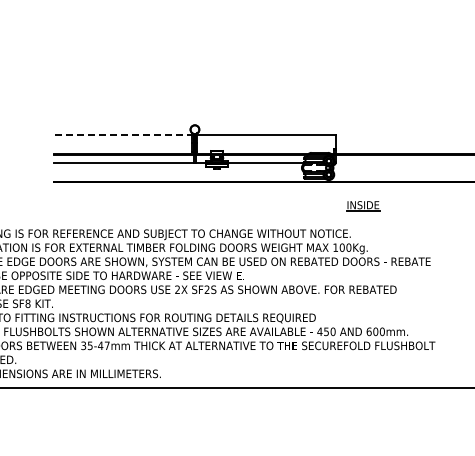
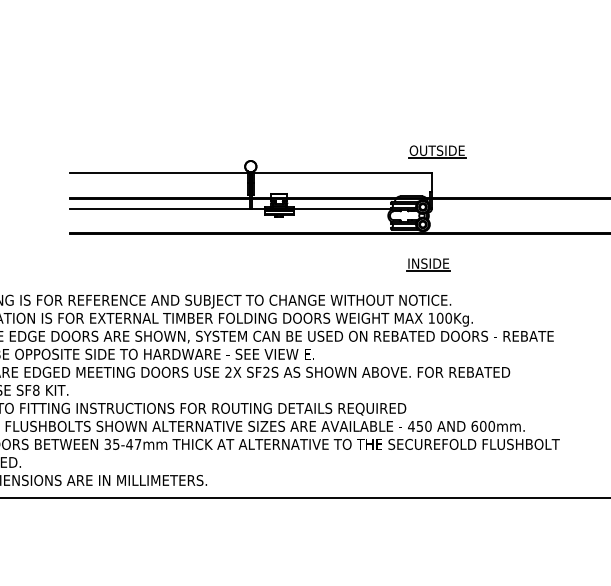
part: (339, 118) -> (436, 152), added
line: (123, 134) -> (158, 172), dashed -> solid
part: (363, 206) -> (428, 265), moved

